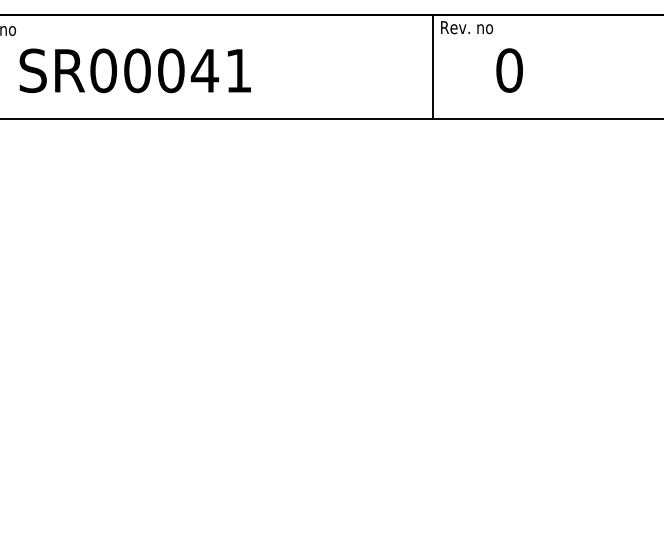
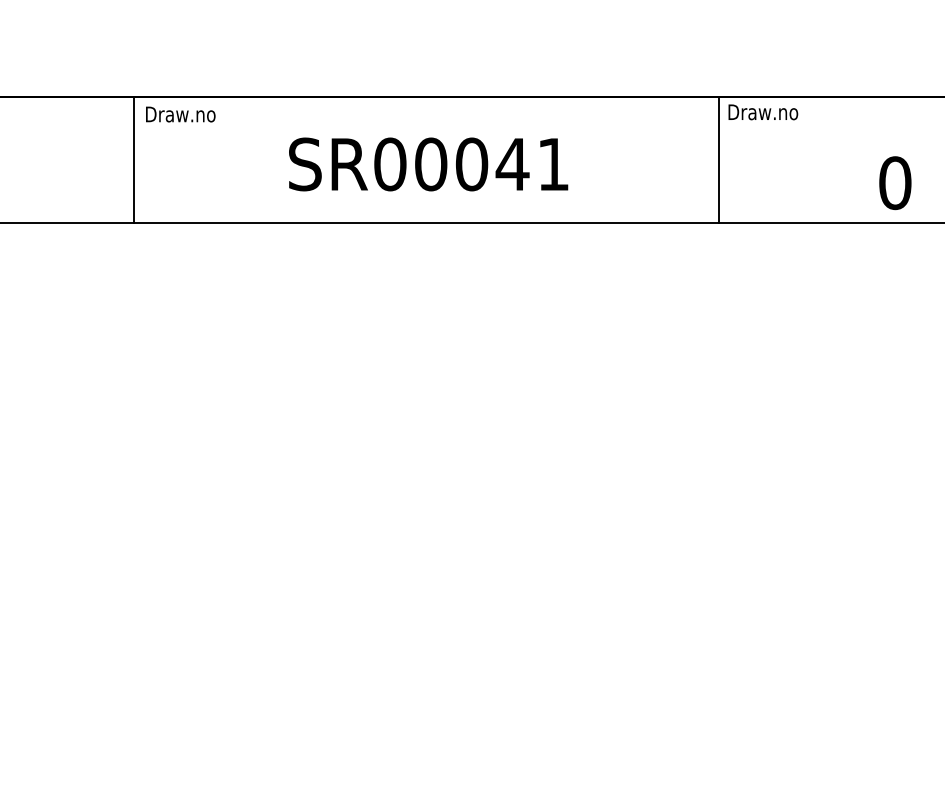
text: (470, 27) -> (764, 112), Rev. no -> Draw.no
text: (135, 70) -> (428, 164), moved
text: (509, 70) -> (895, 183), moved

